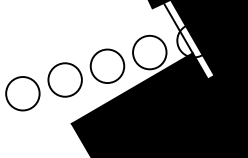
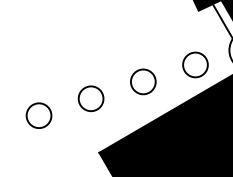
circle: (149, 52) -> (195, 64), size x0.6
circle: (107, 66) -> (143, 82), size x0.6
circle: (64, 79) -> (90, 98), size x0.6
circle: (22, 93) -> (38, 115), size x0.6

